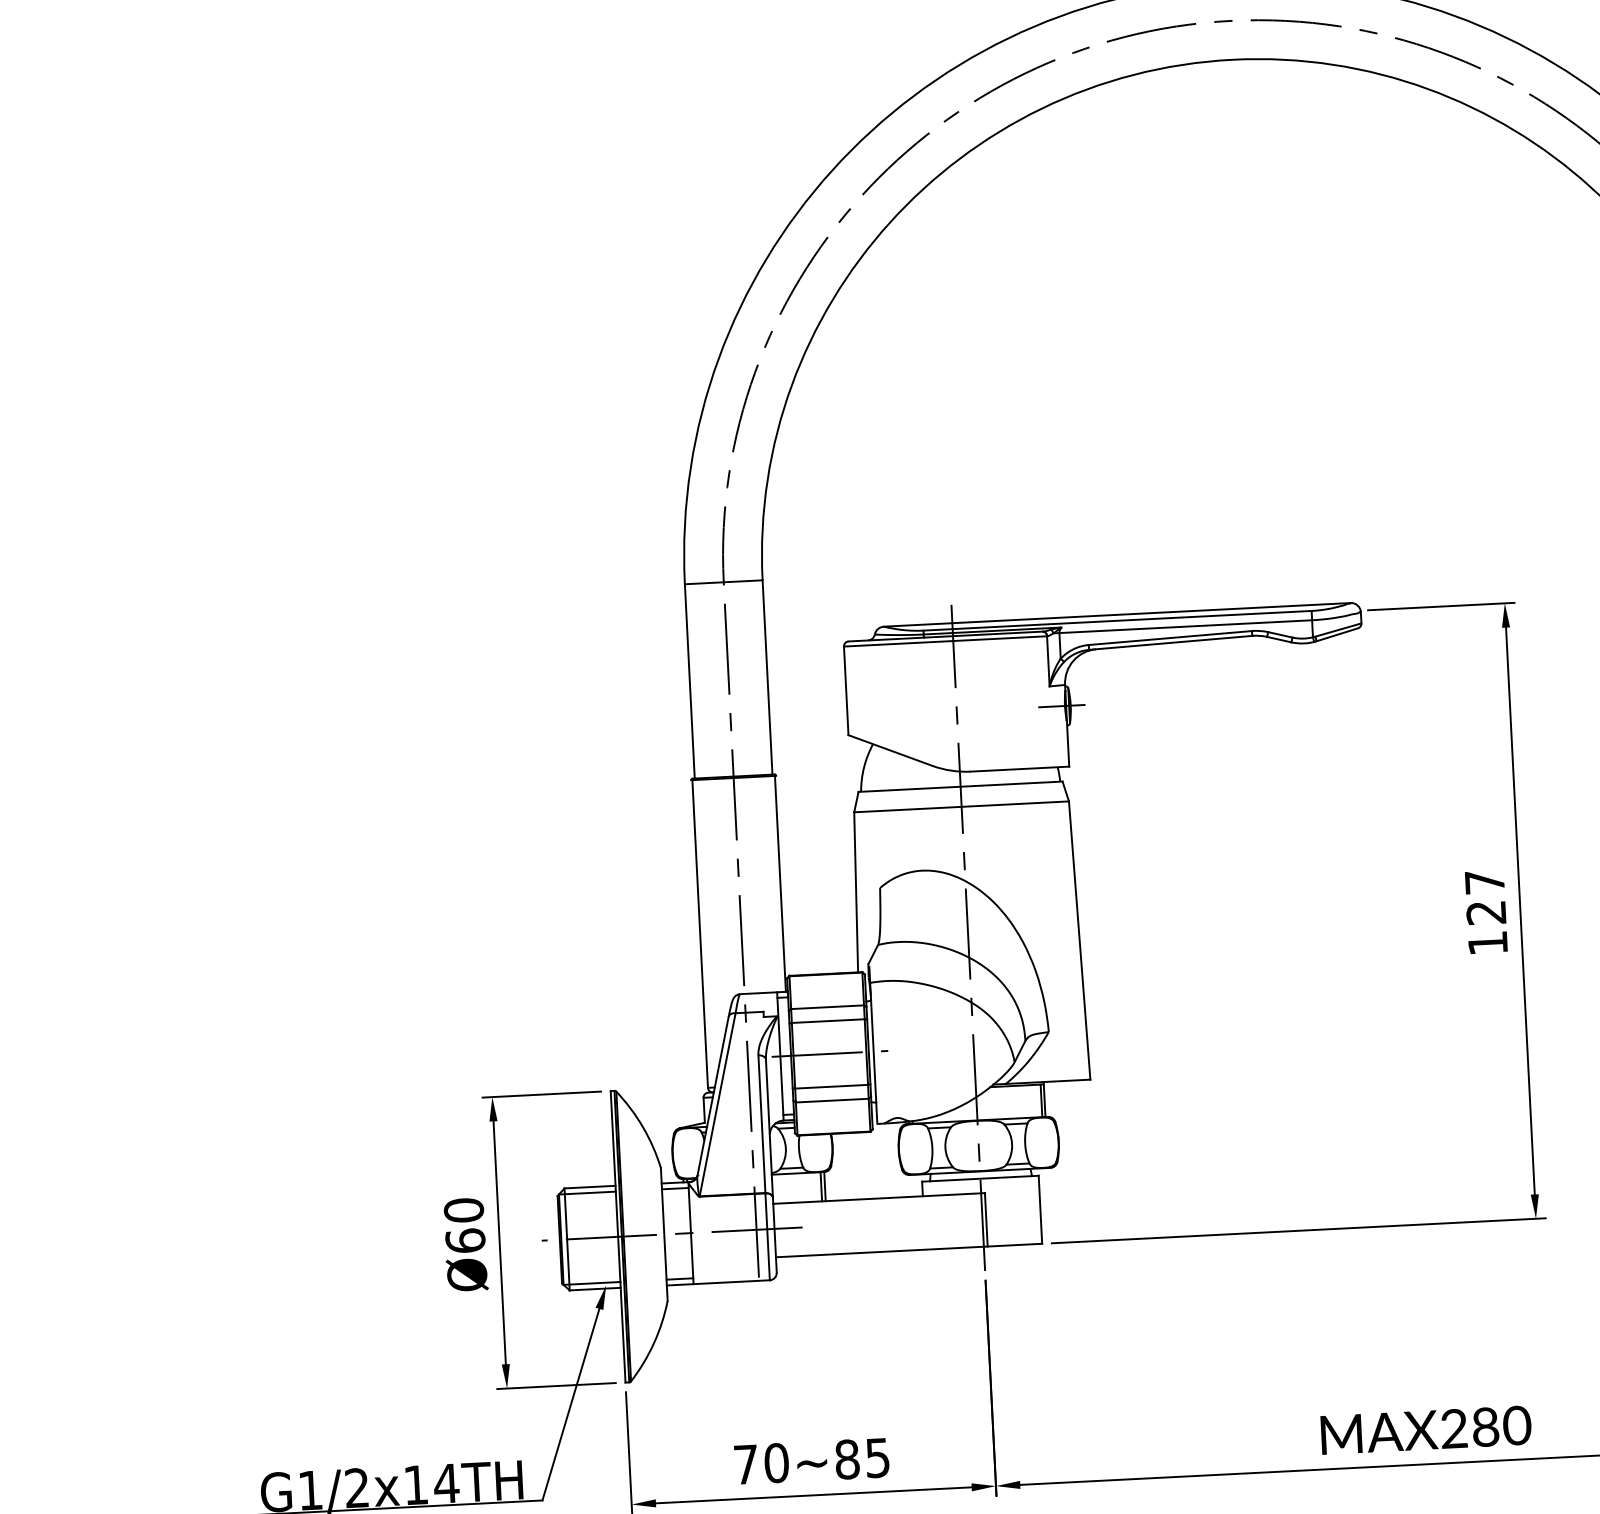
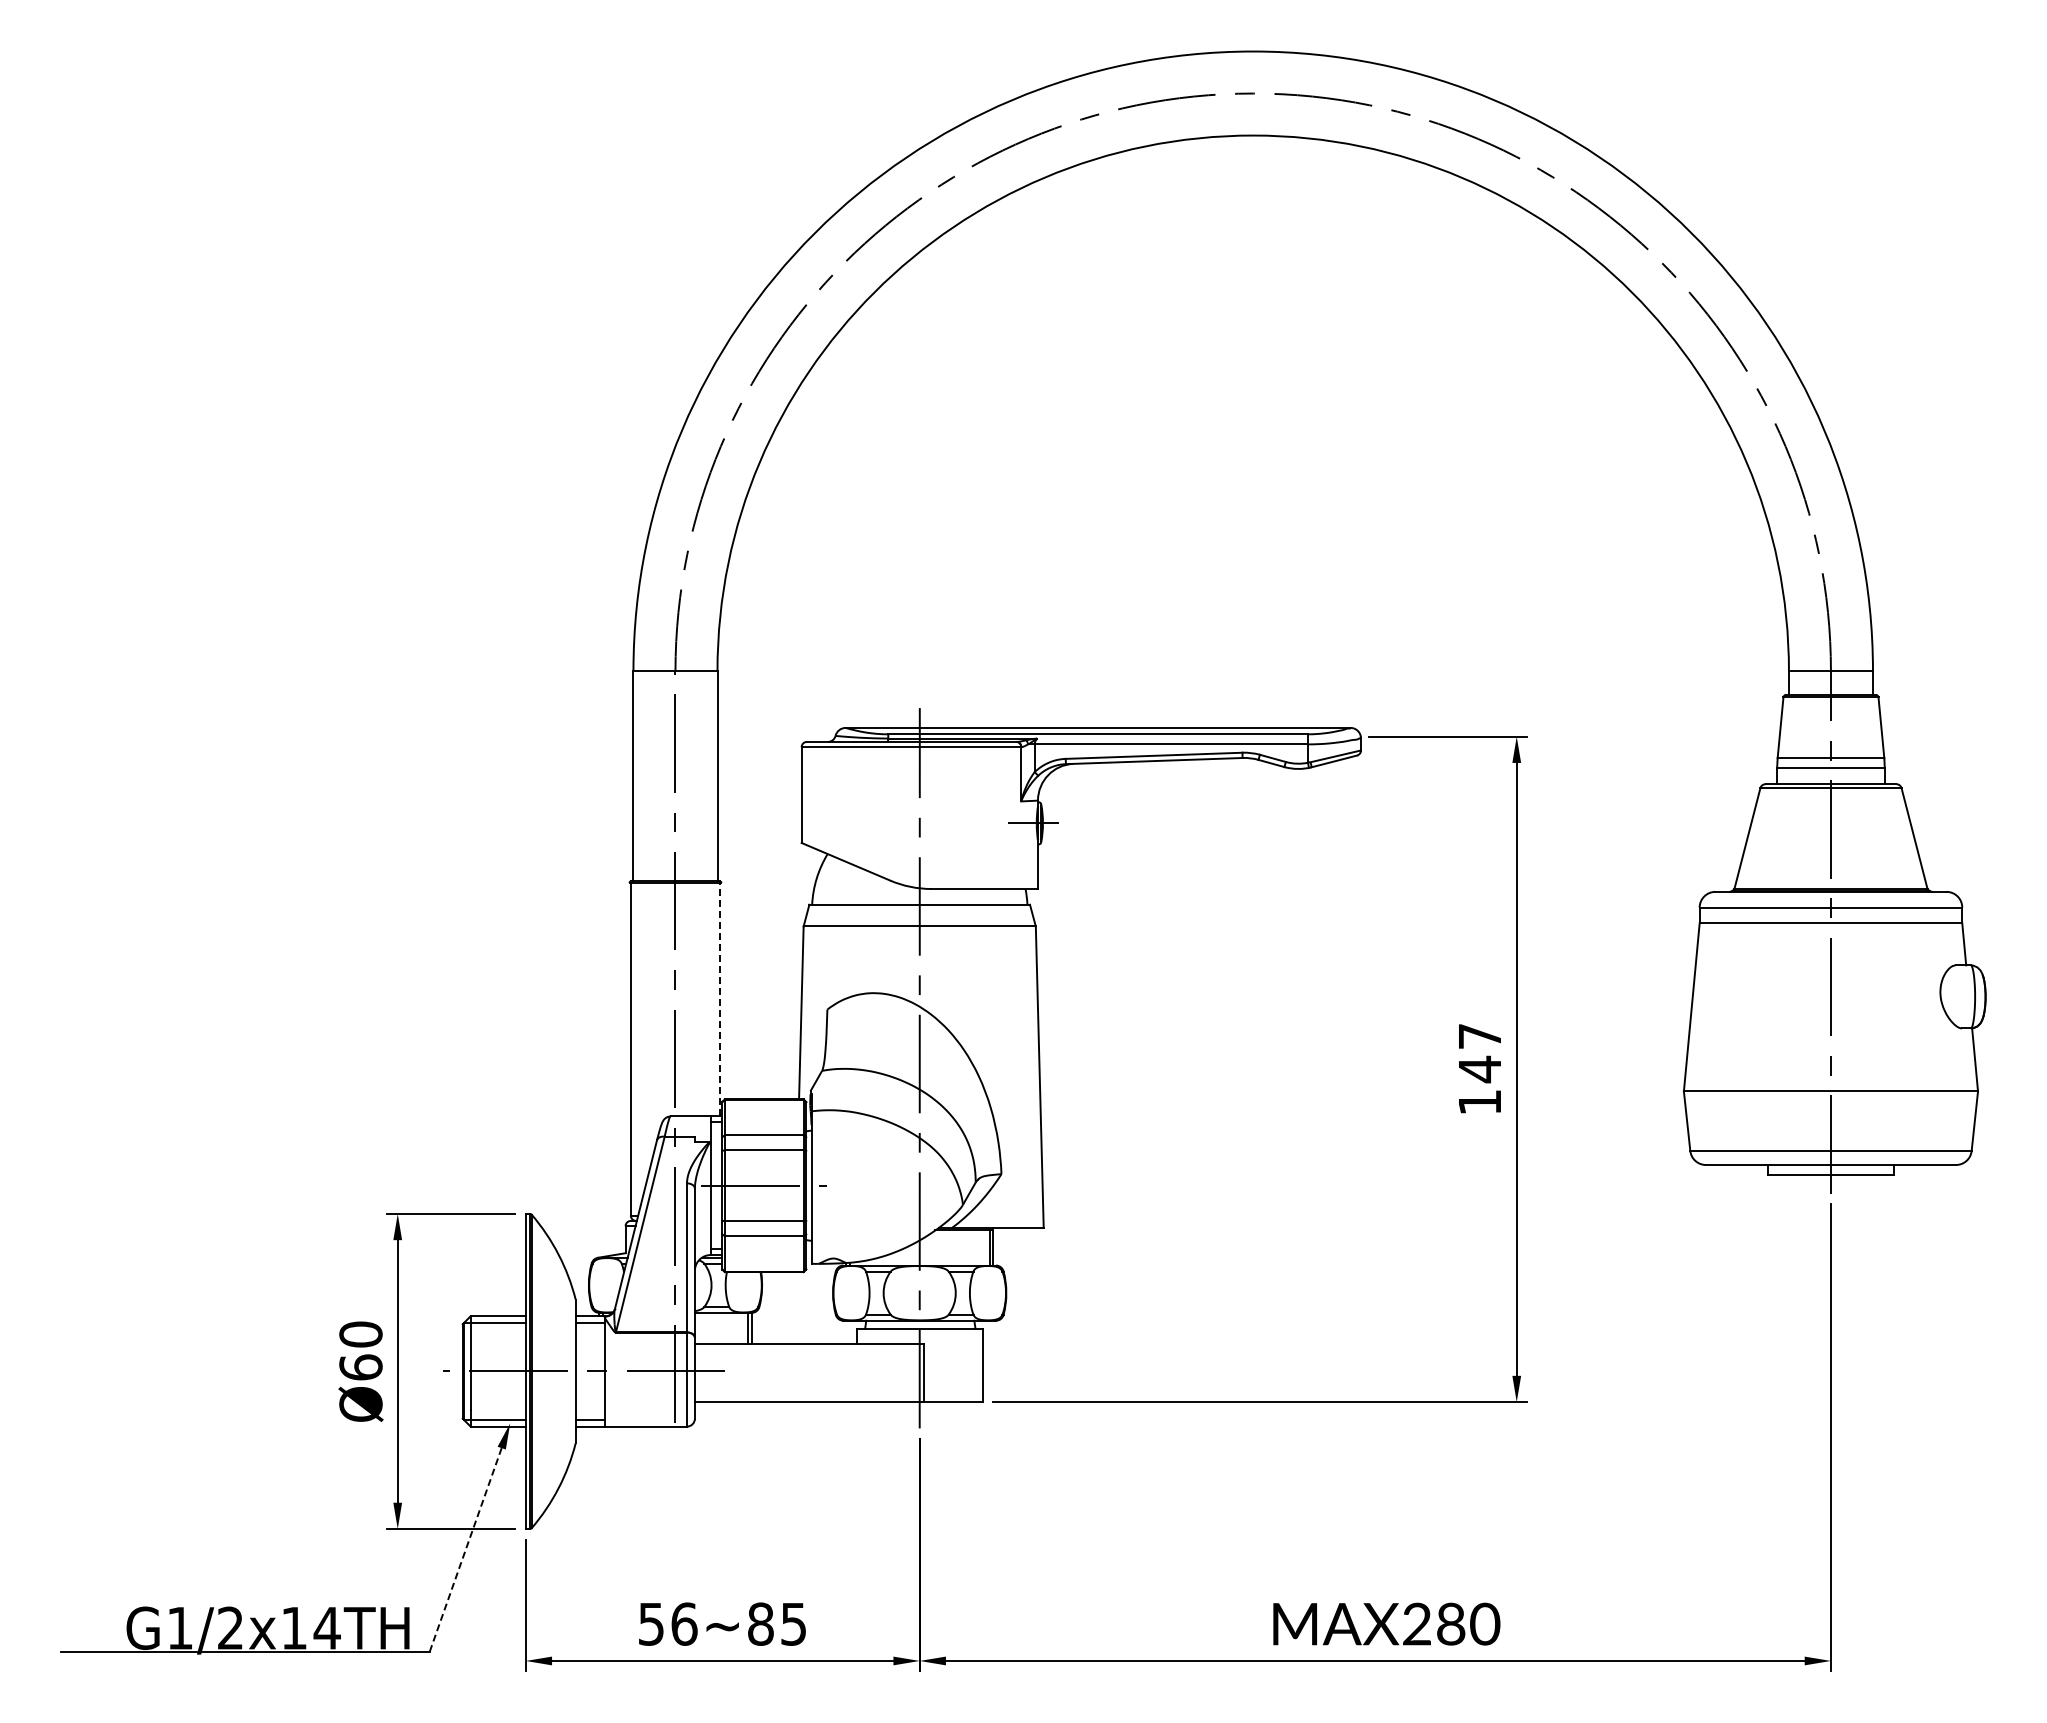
line: (780, 883) -> (720, 999), solid -> dashed
text: (1485, 912) -> (1479, 1069), 127 -> 147
line: (570, 1404) -> (465, 1549), solid -> dashed
text: (761, 1463) -> (668, 1623), 70~85 -> 56~85

